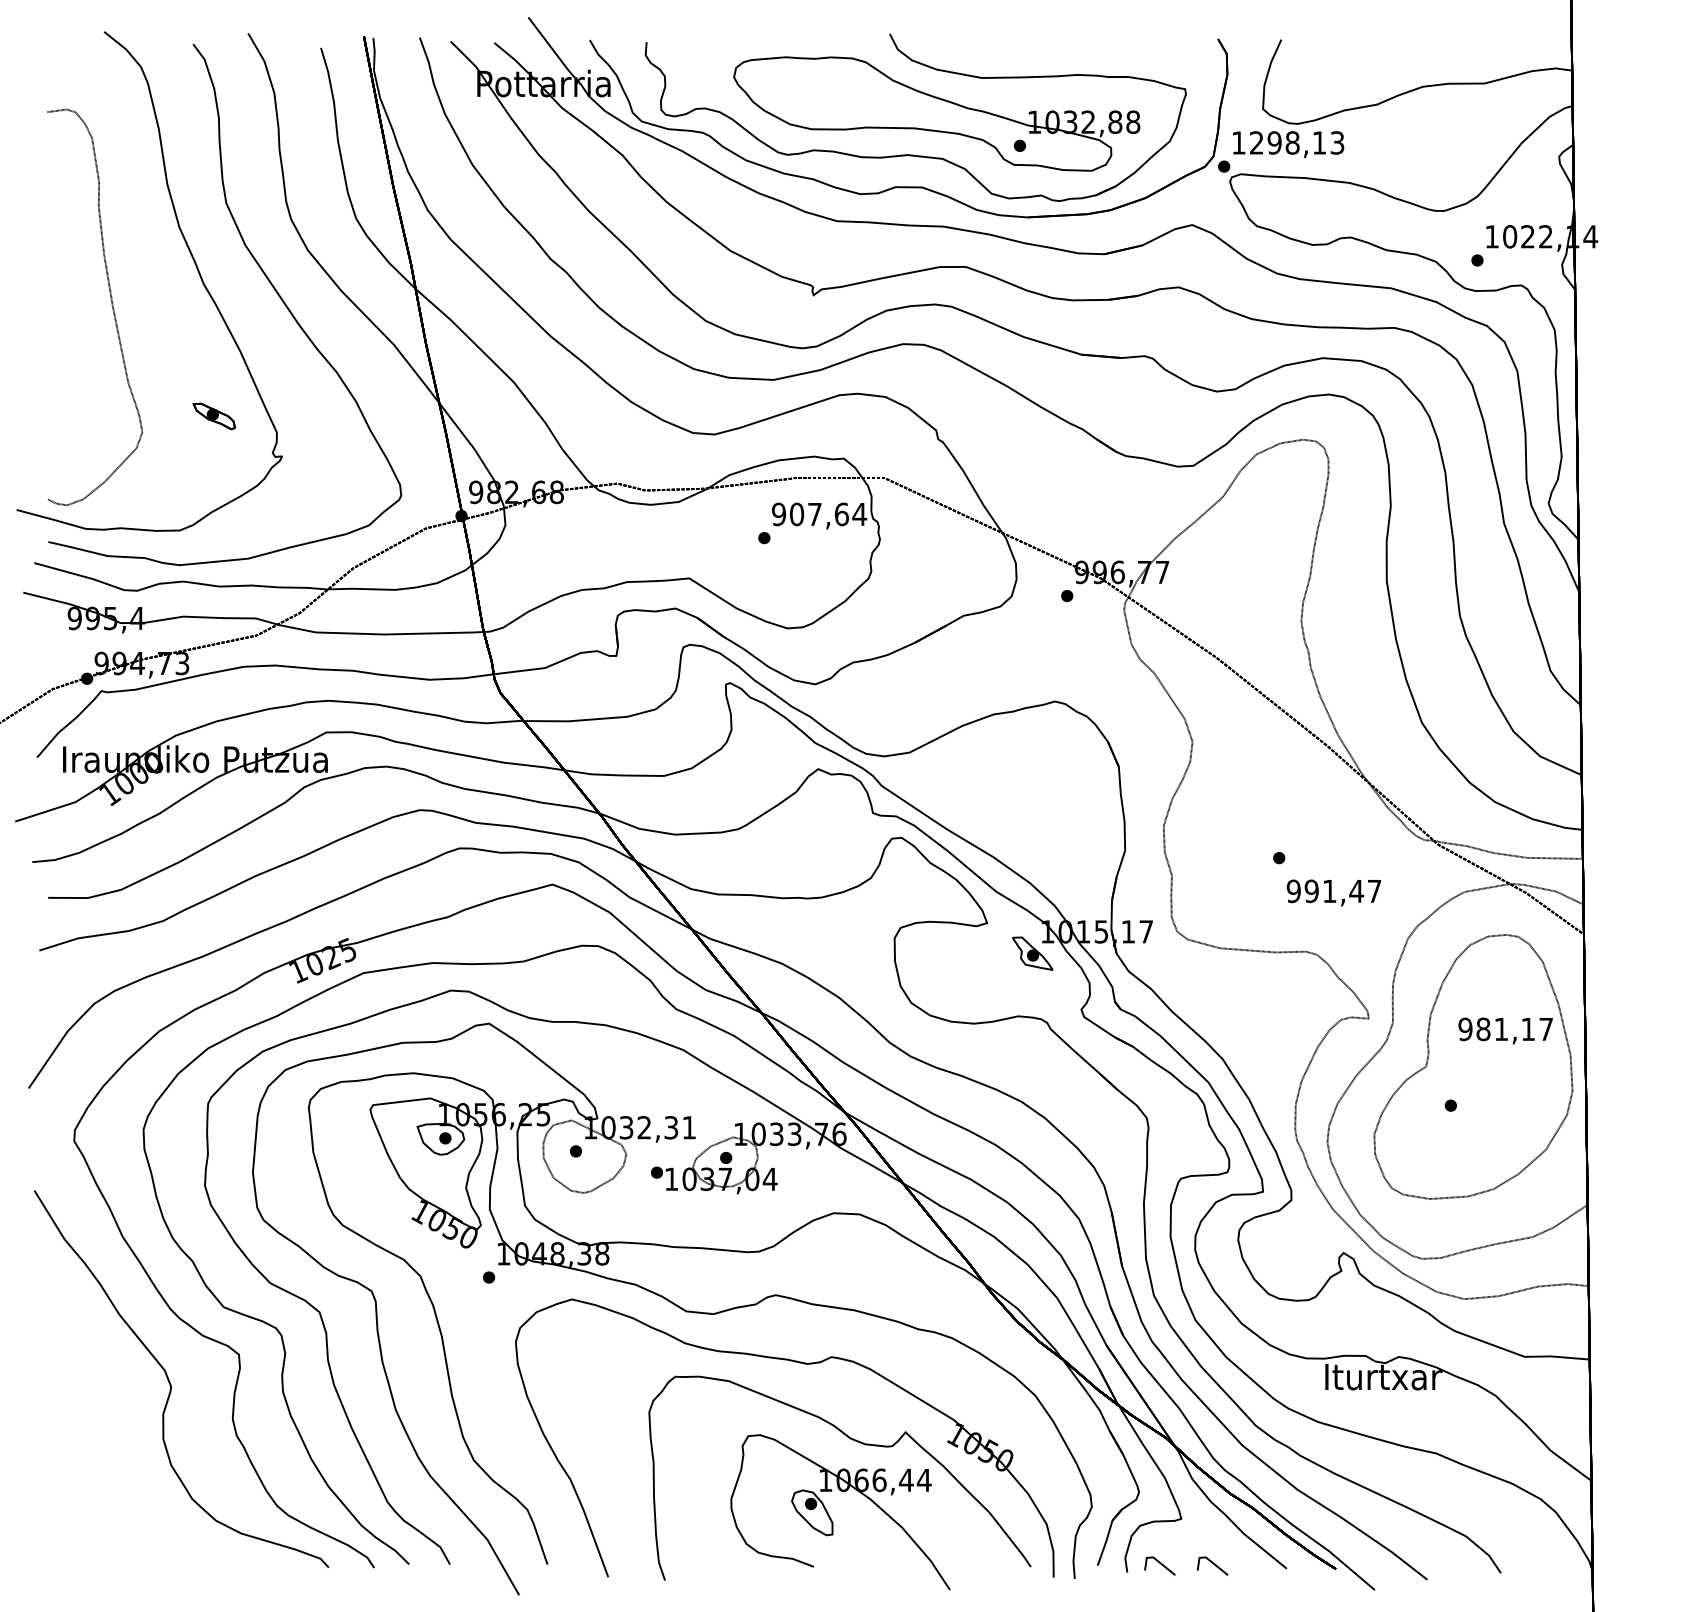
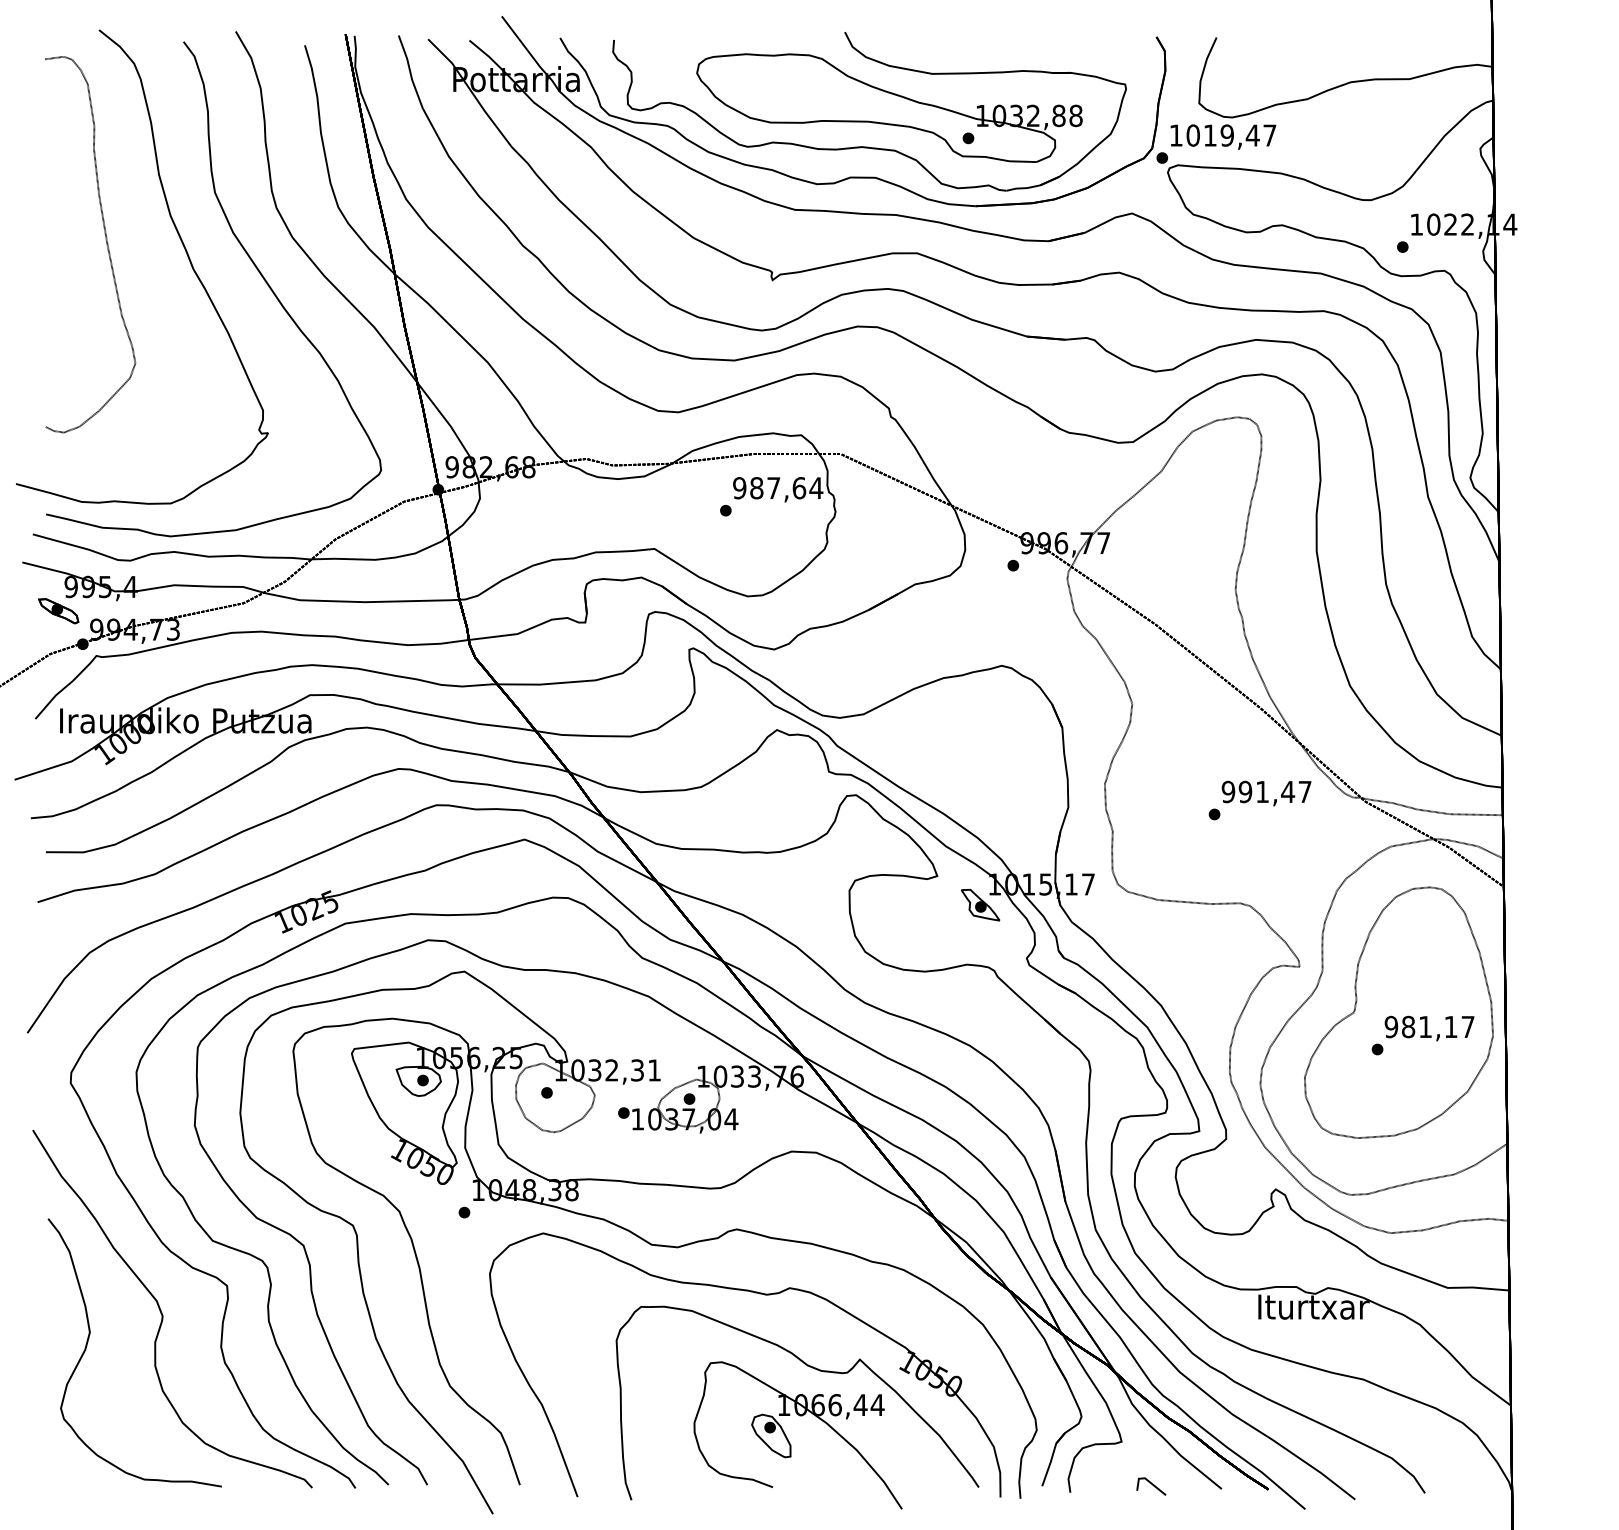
text: (1297, 142) -> (1231, 135), 1298,13 -> 1019,47
part: (110, 303) -> (105, 240), moved
part: (214, 416) -> (58, 611), moved
text: (796, 514) -> (756, 488), 907,64 -> 987,64
text: (1333, 892) -> (1266, 793), moved
text: (1505, 1030) -> (1429, 1028), moved
curve: (92, 1414) -> (88, 1342), added
line: (1161, 1564) -> (1102, 1485), removed

